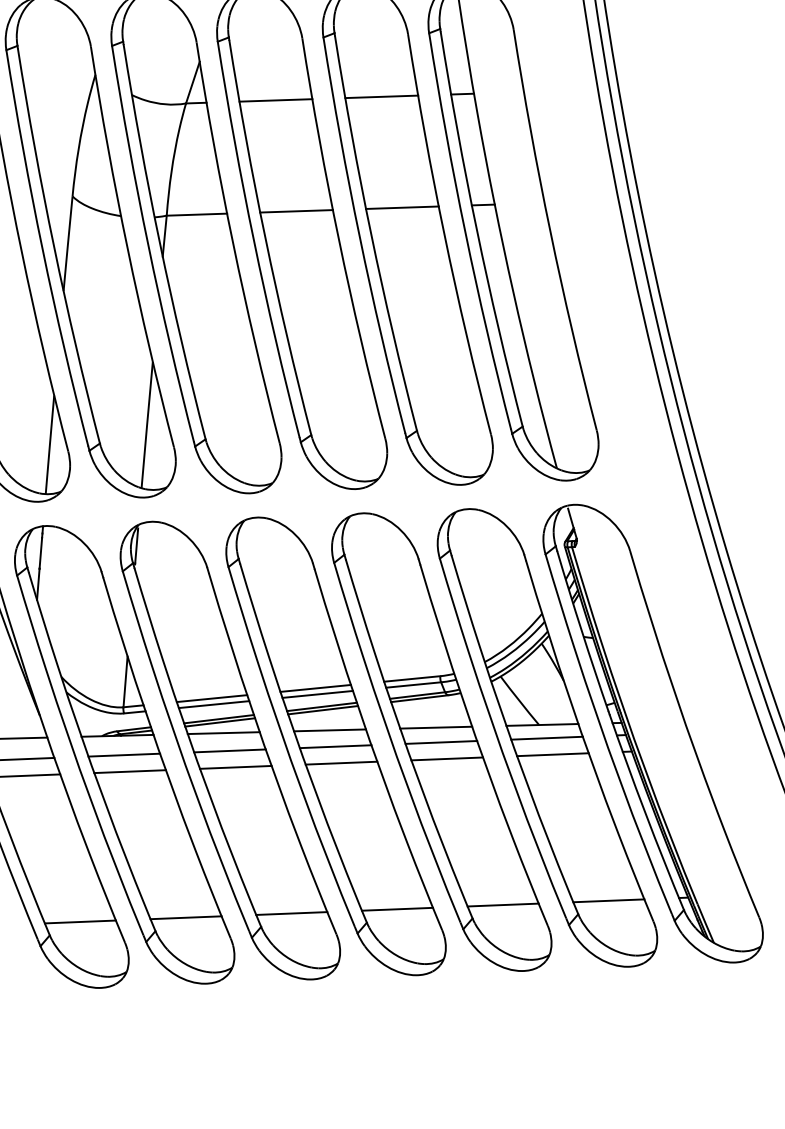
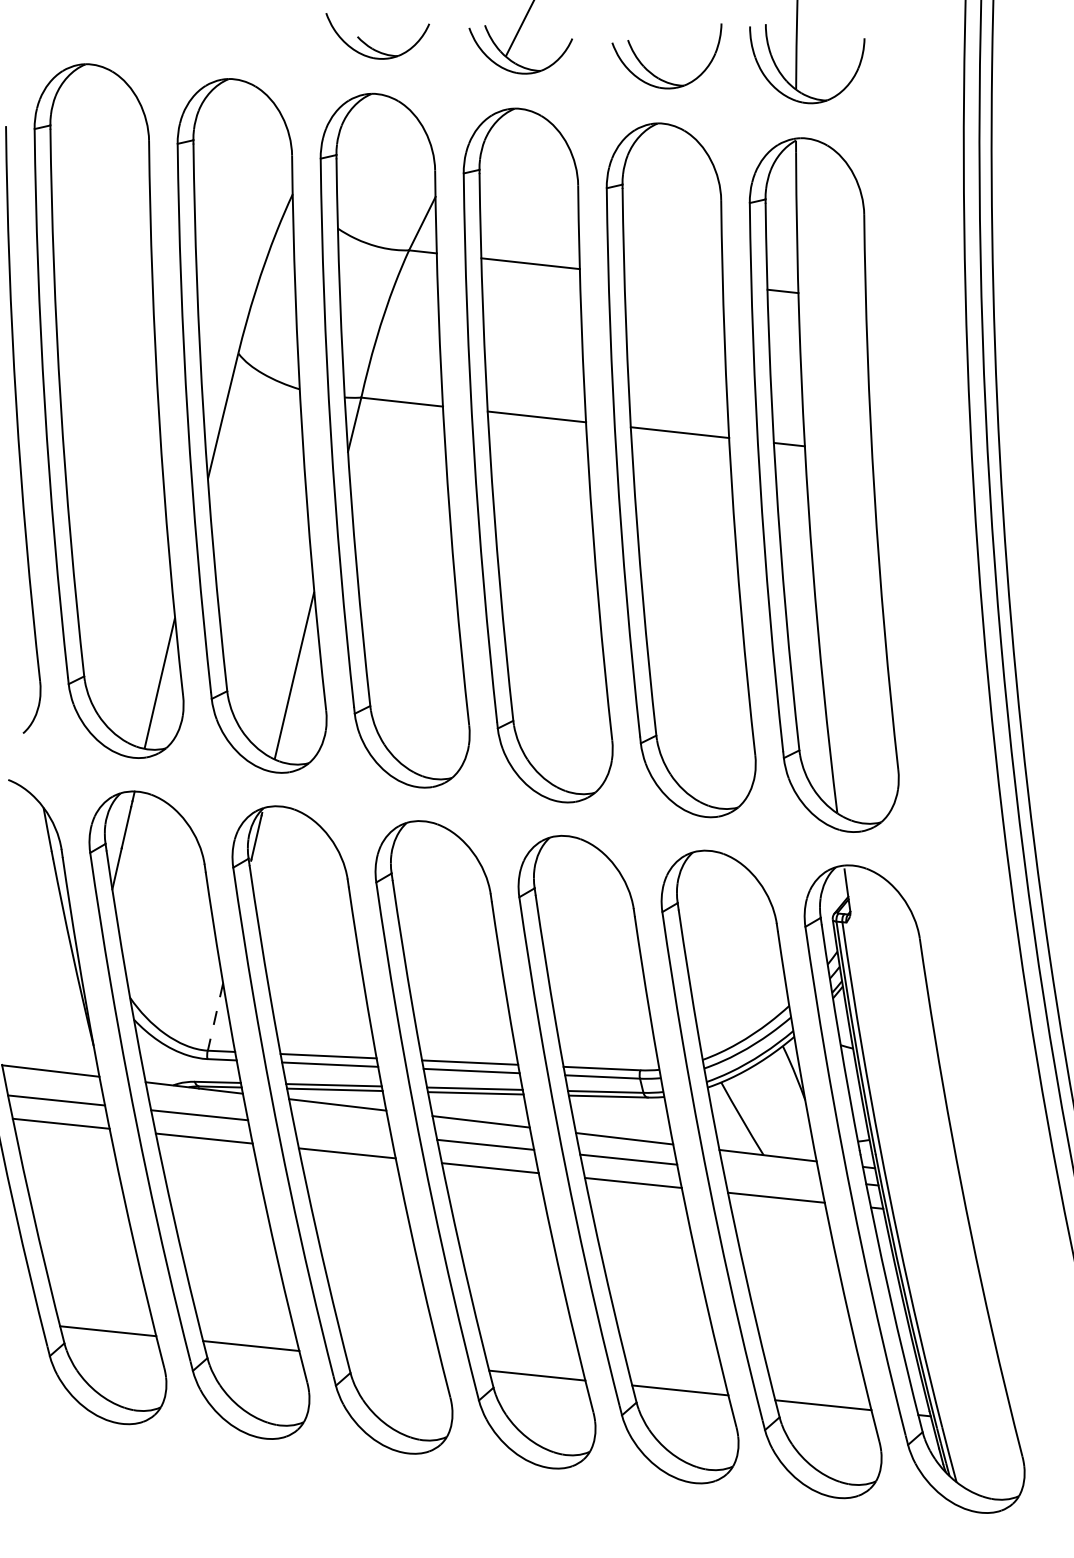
line: (381, 96) -> (673, 279), removed
line: (125, 682) -> (215, 1017), solid -> dashed
line: (546, 738) -> (771, 1174), removed
line: (229, 751) -> (342, 1130), removed
line: (291, 913) -> (394, 1360), removed

